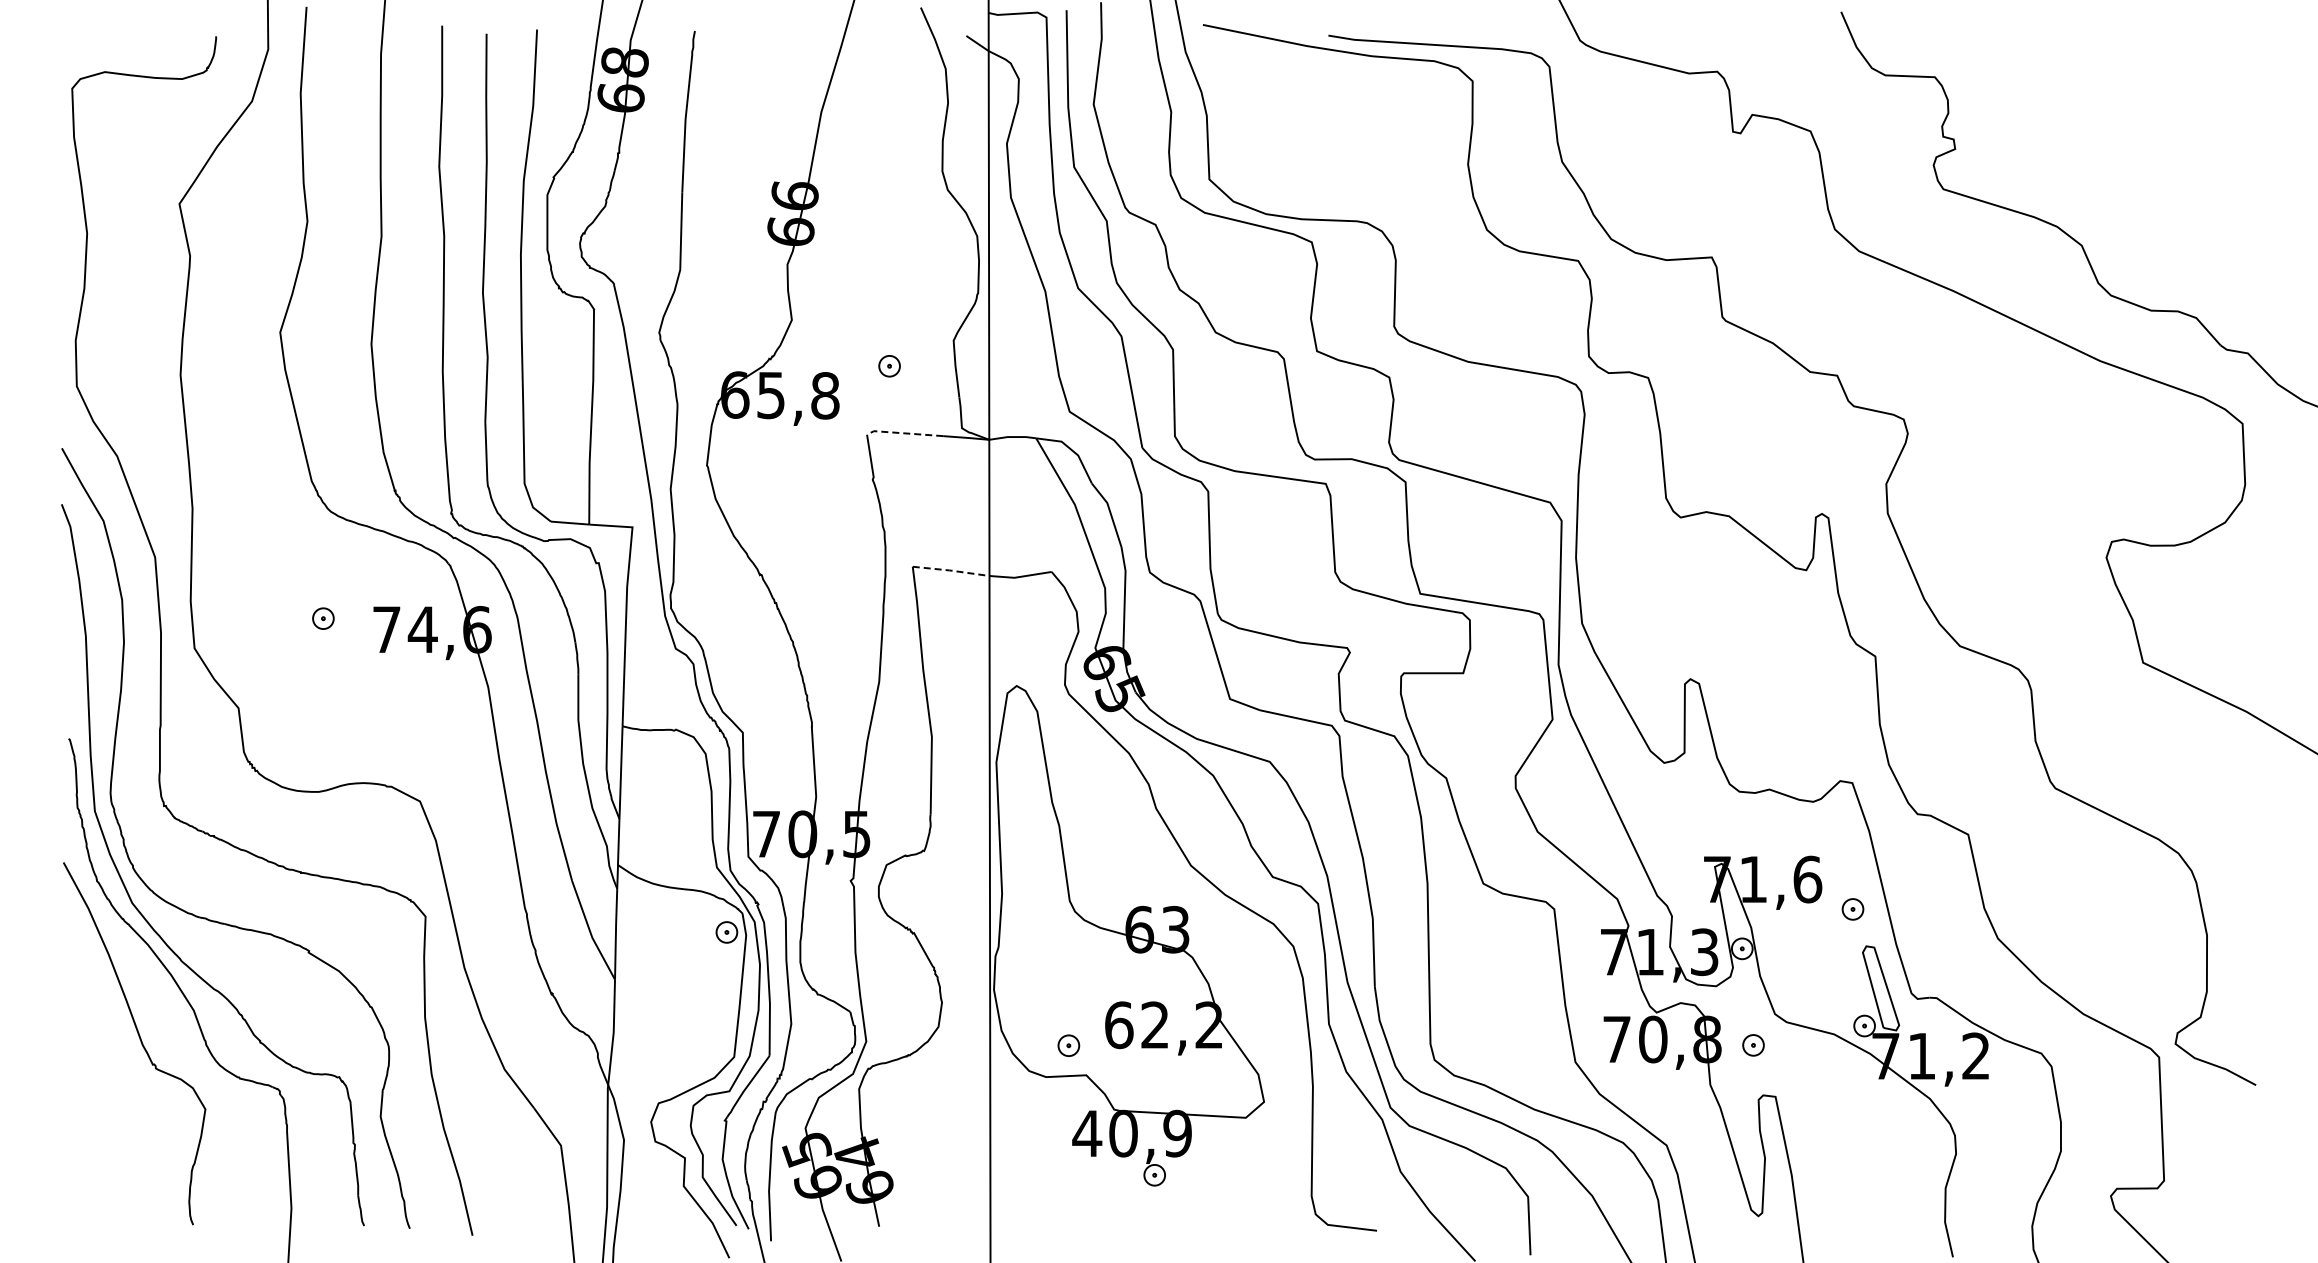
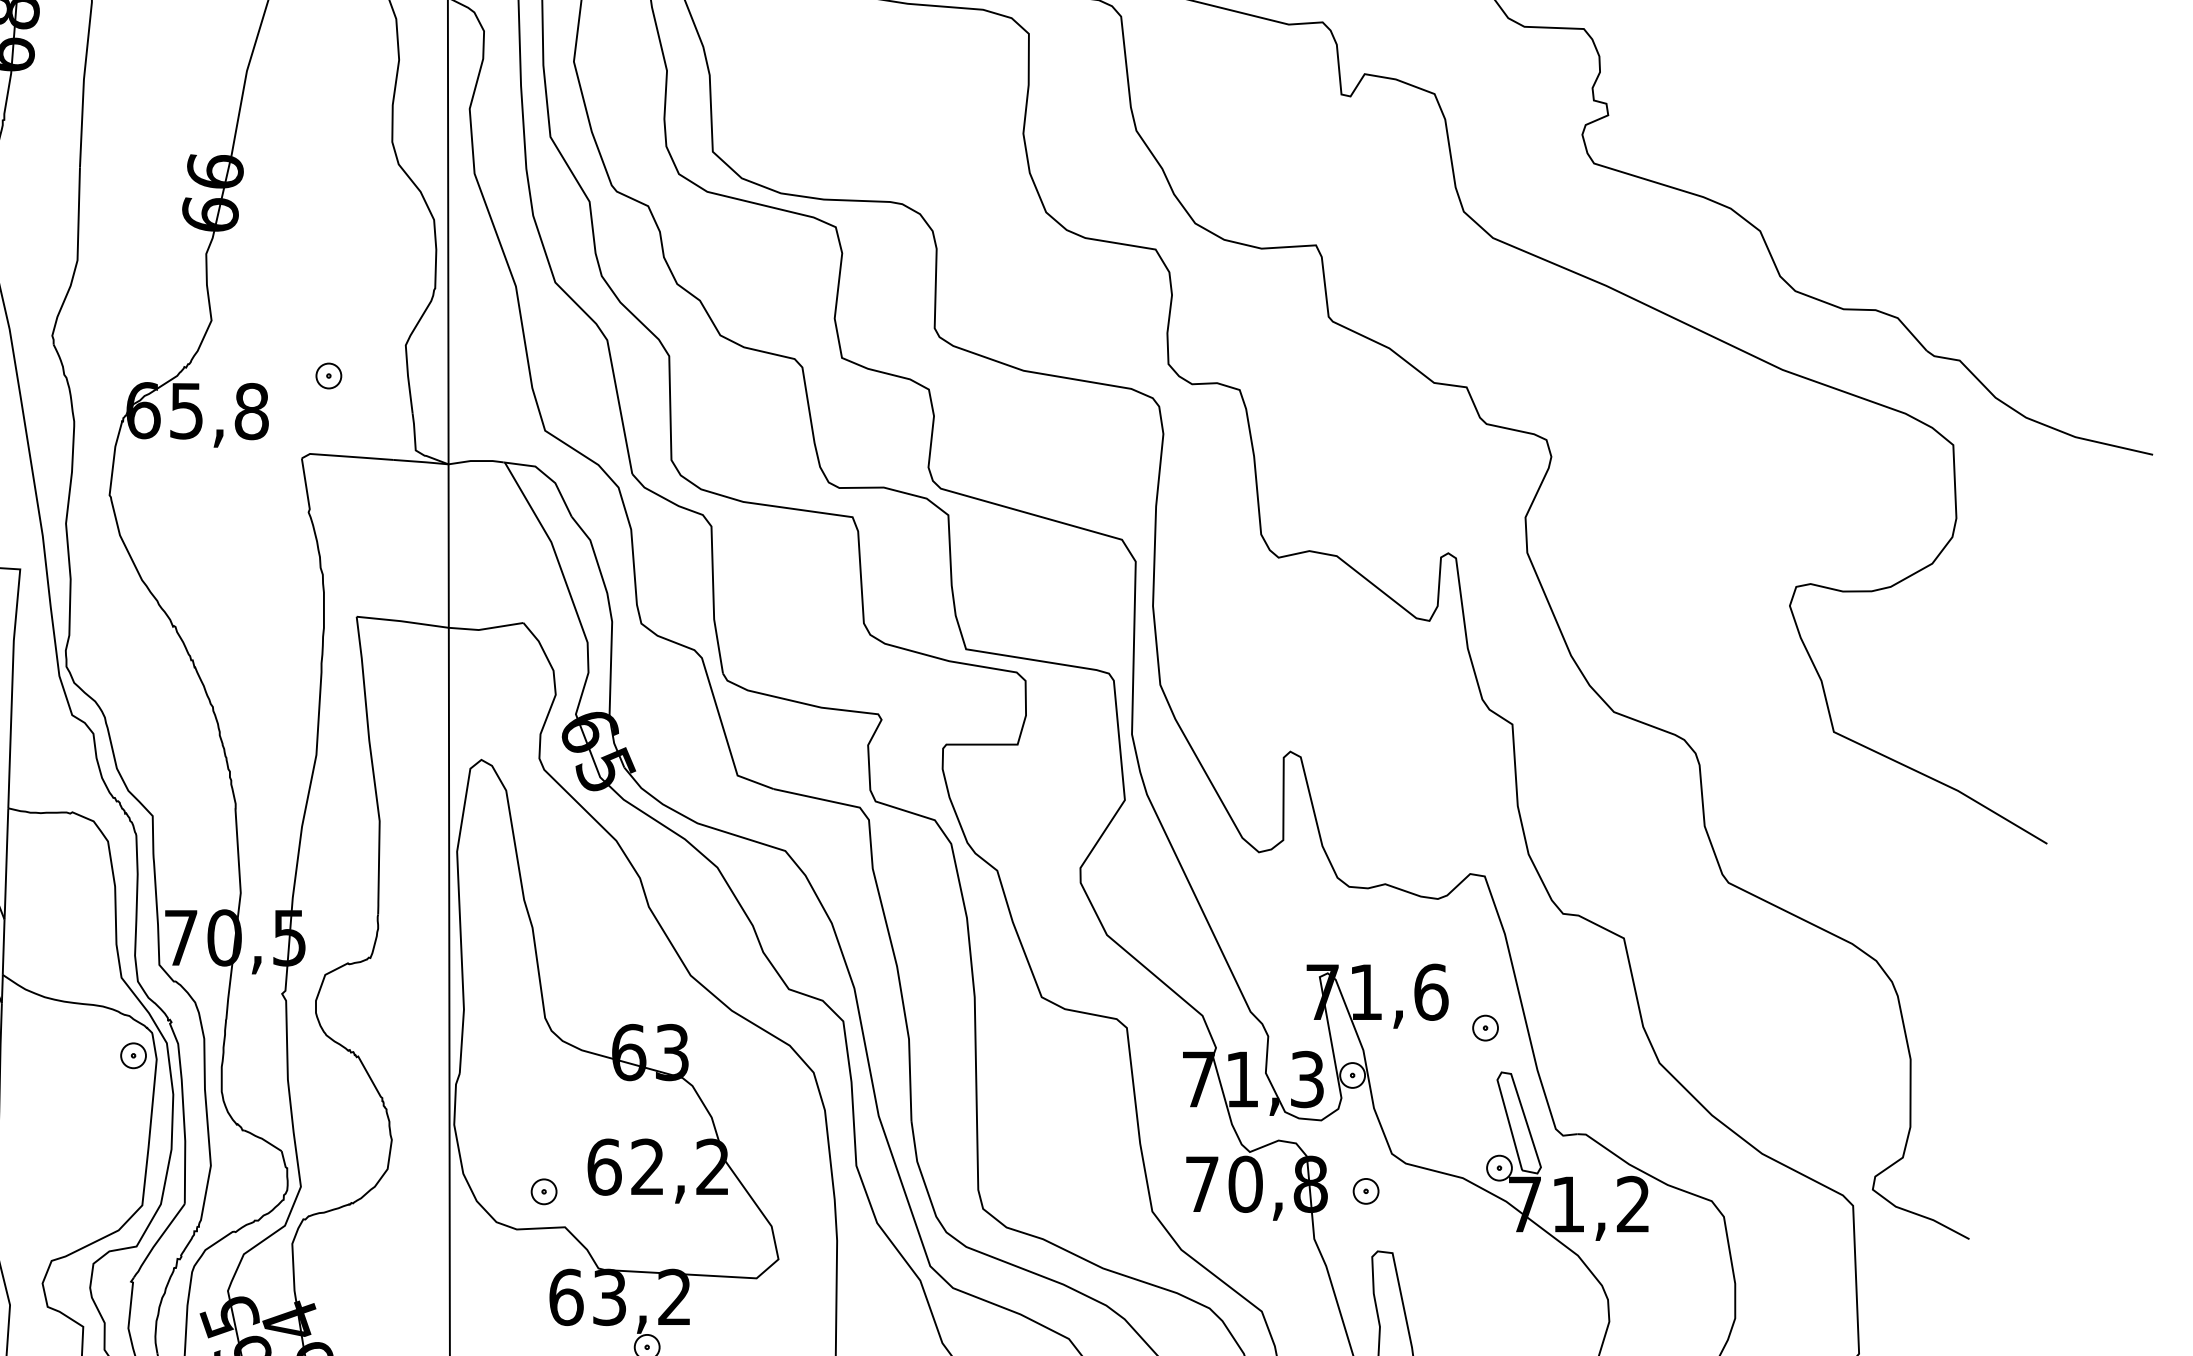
line: (904, 433) -> (346, 456), dashed -> solid
line: (950, 570) -> (402, 621), dashed -> solid
text: (1131, 1133) -> (619, 1297), 40,9 -> 63,2

